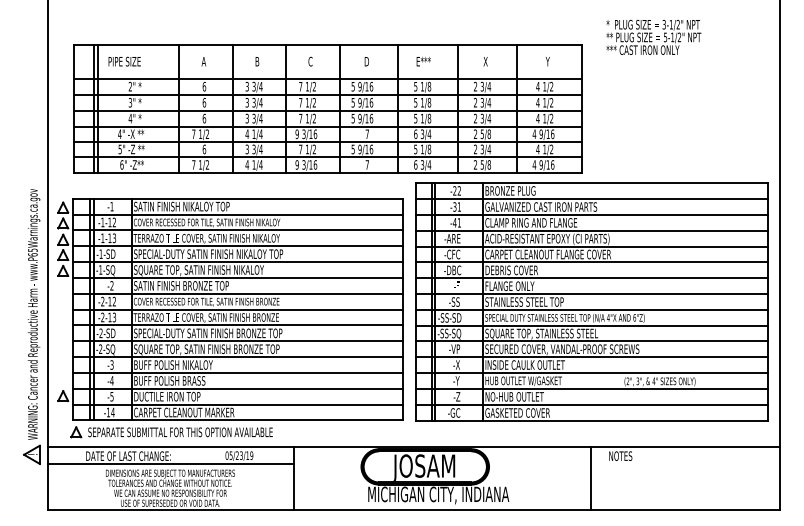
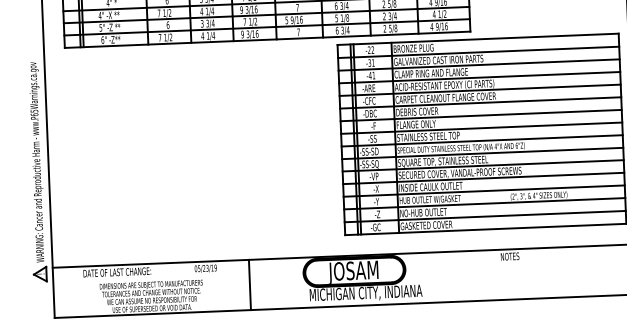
part: (230, 318) -> (194, 159), removed
line: (170, 464) -> (151, 277), removed
line: (591, 478) -> (487, 275), removed

